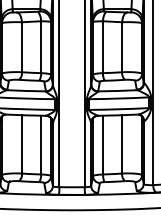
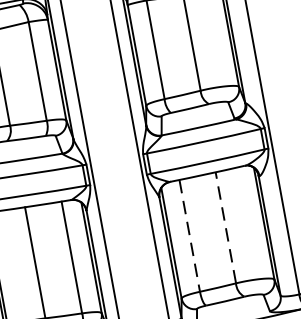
line: (122, 143) -> (226, 226), solid -> dashed
line: (103, 145) -> (190, 236), solid -> dashed

